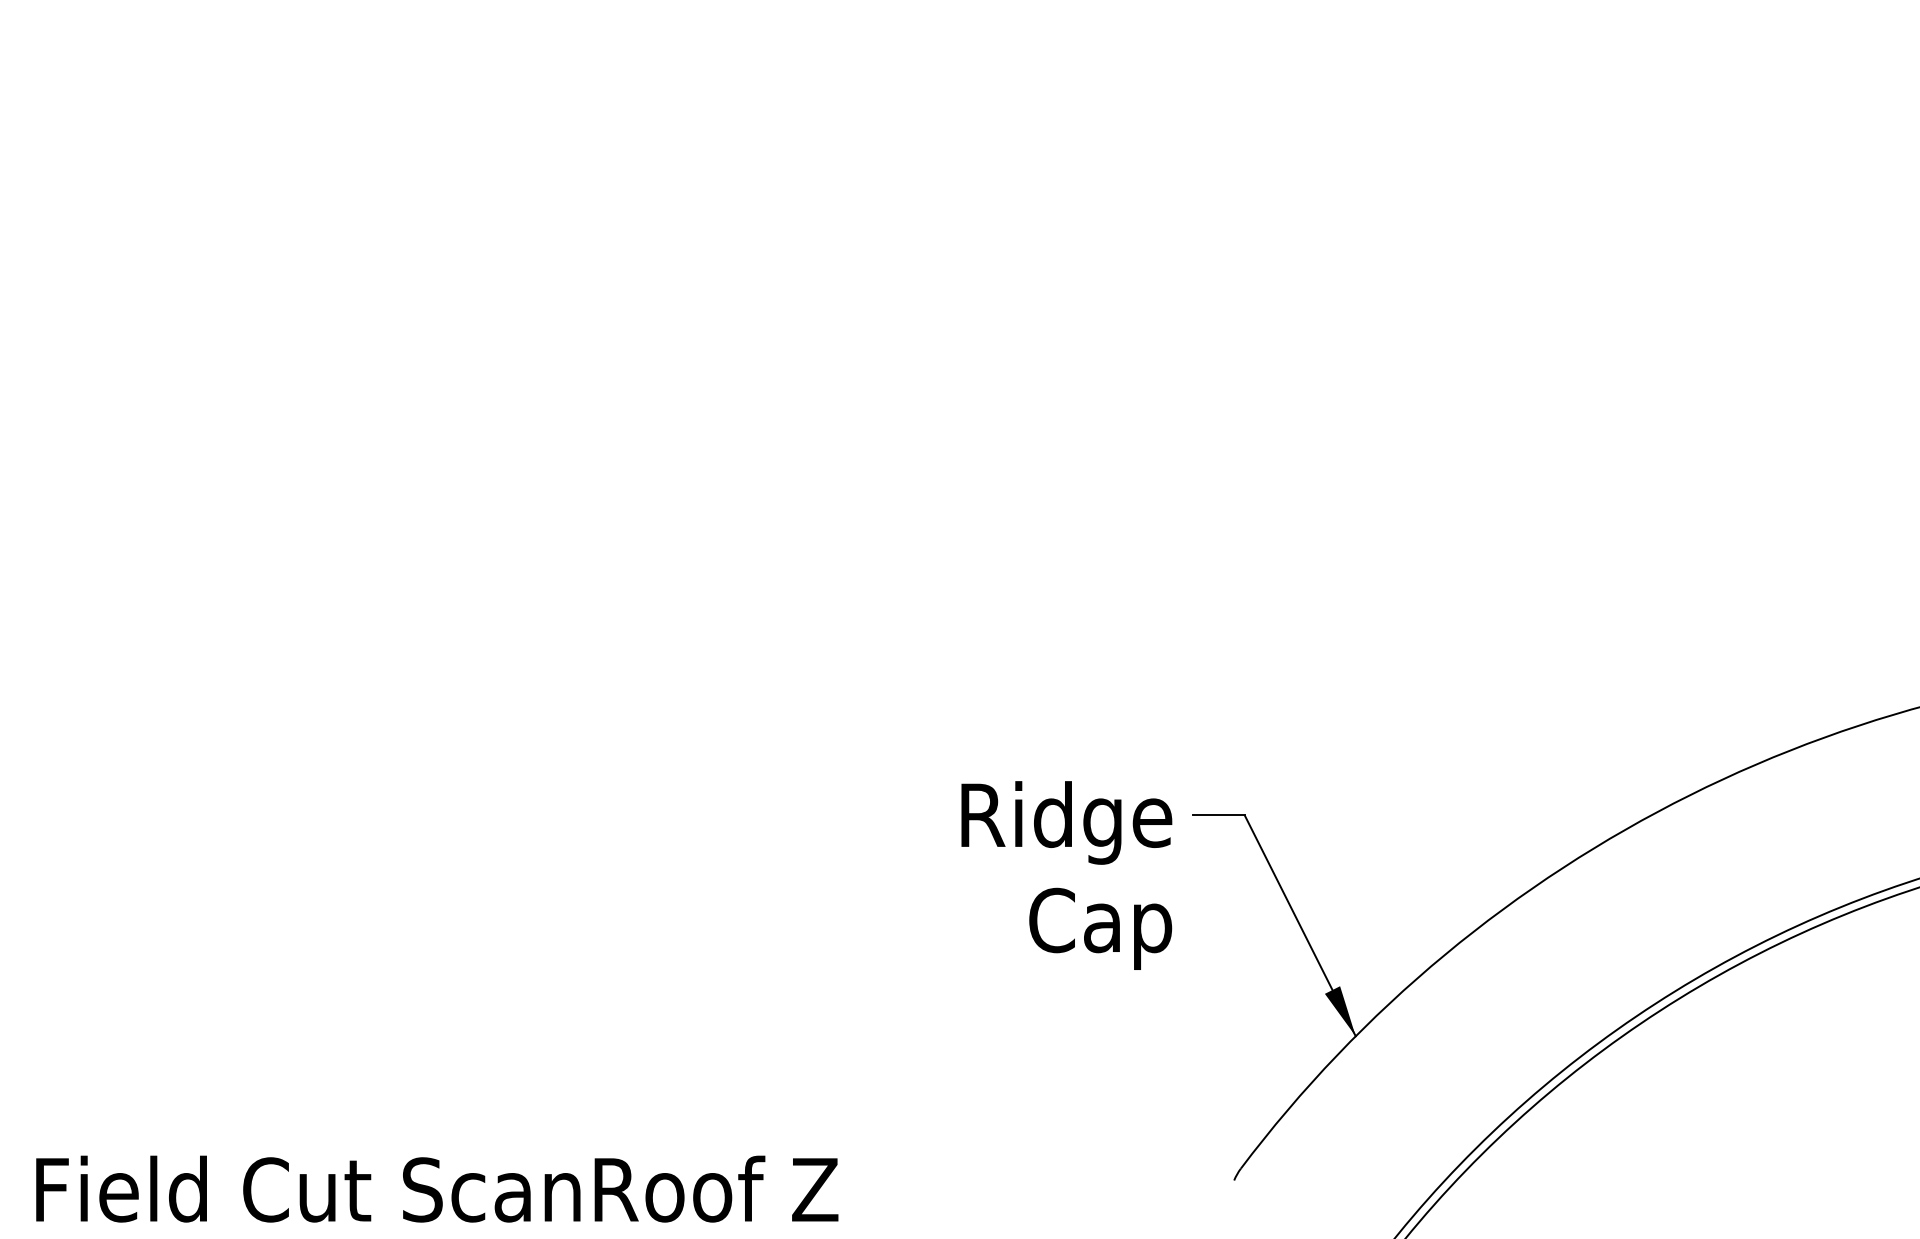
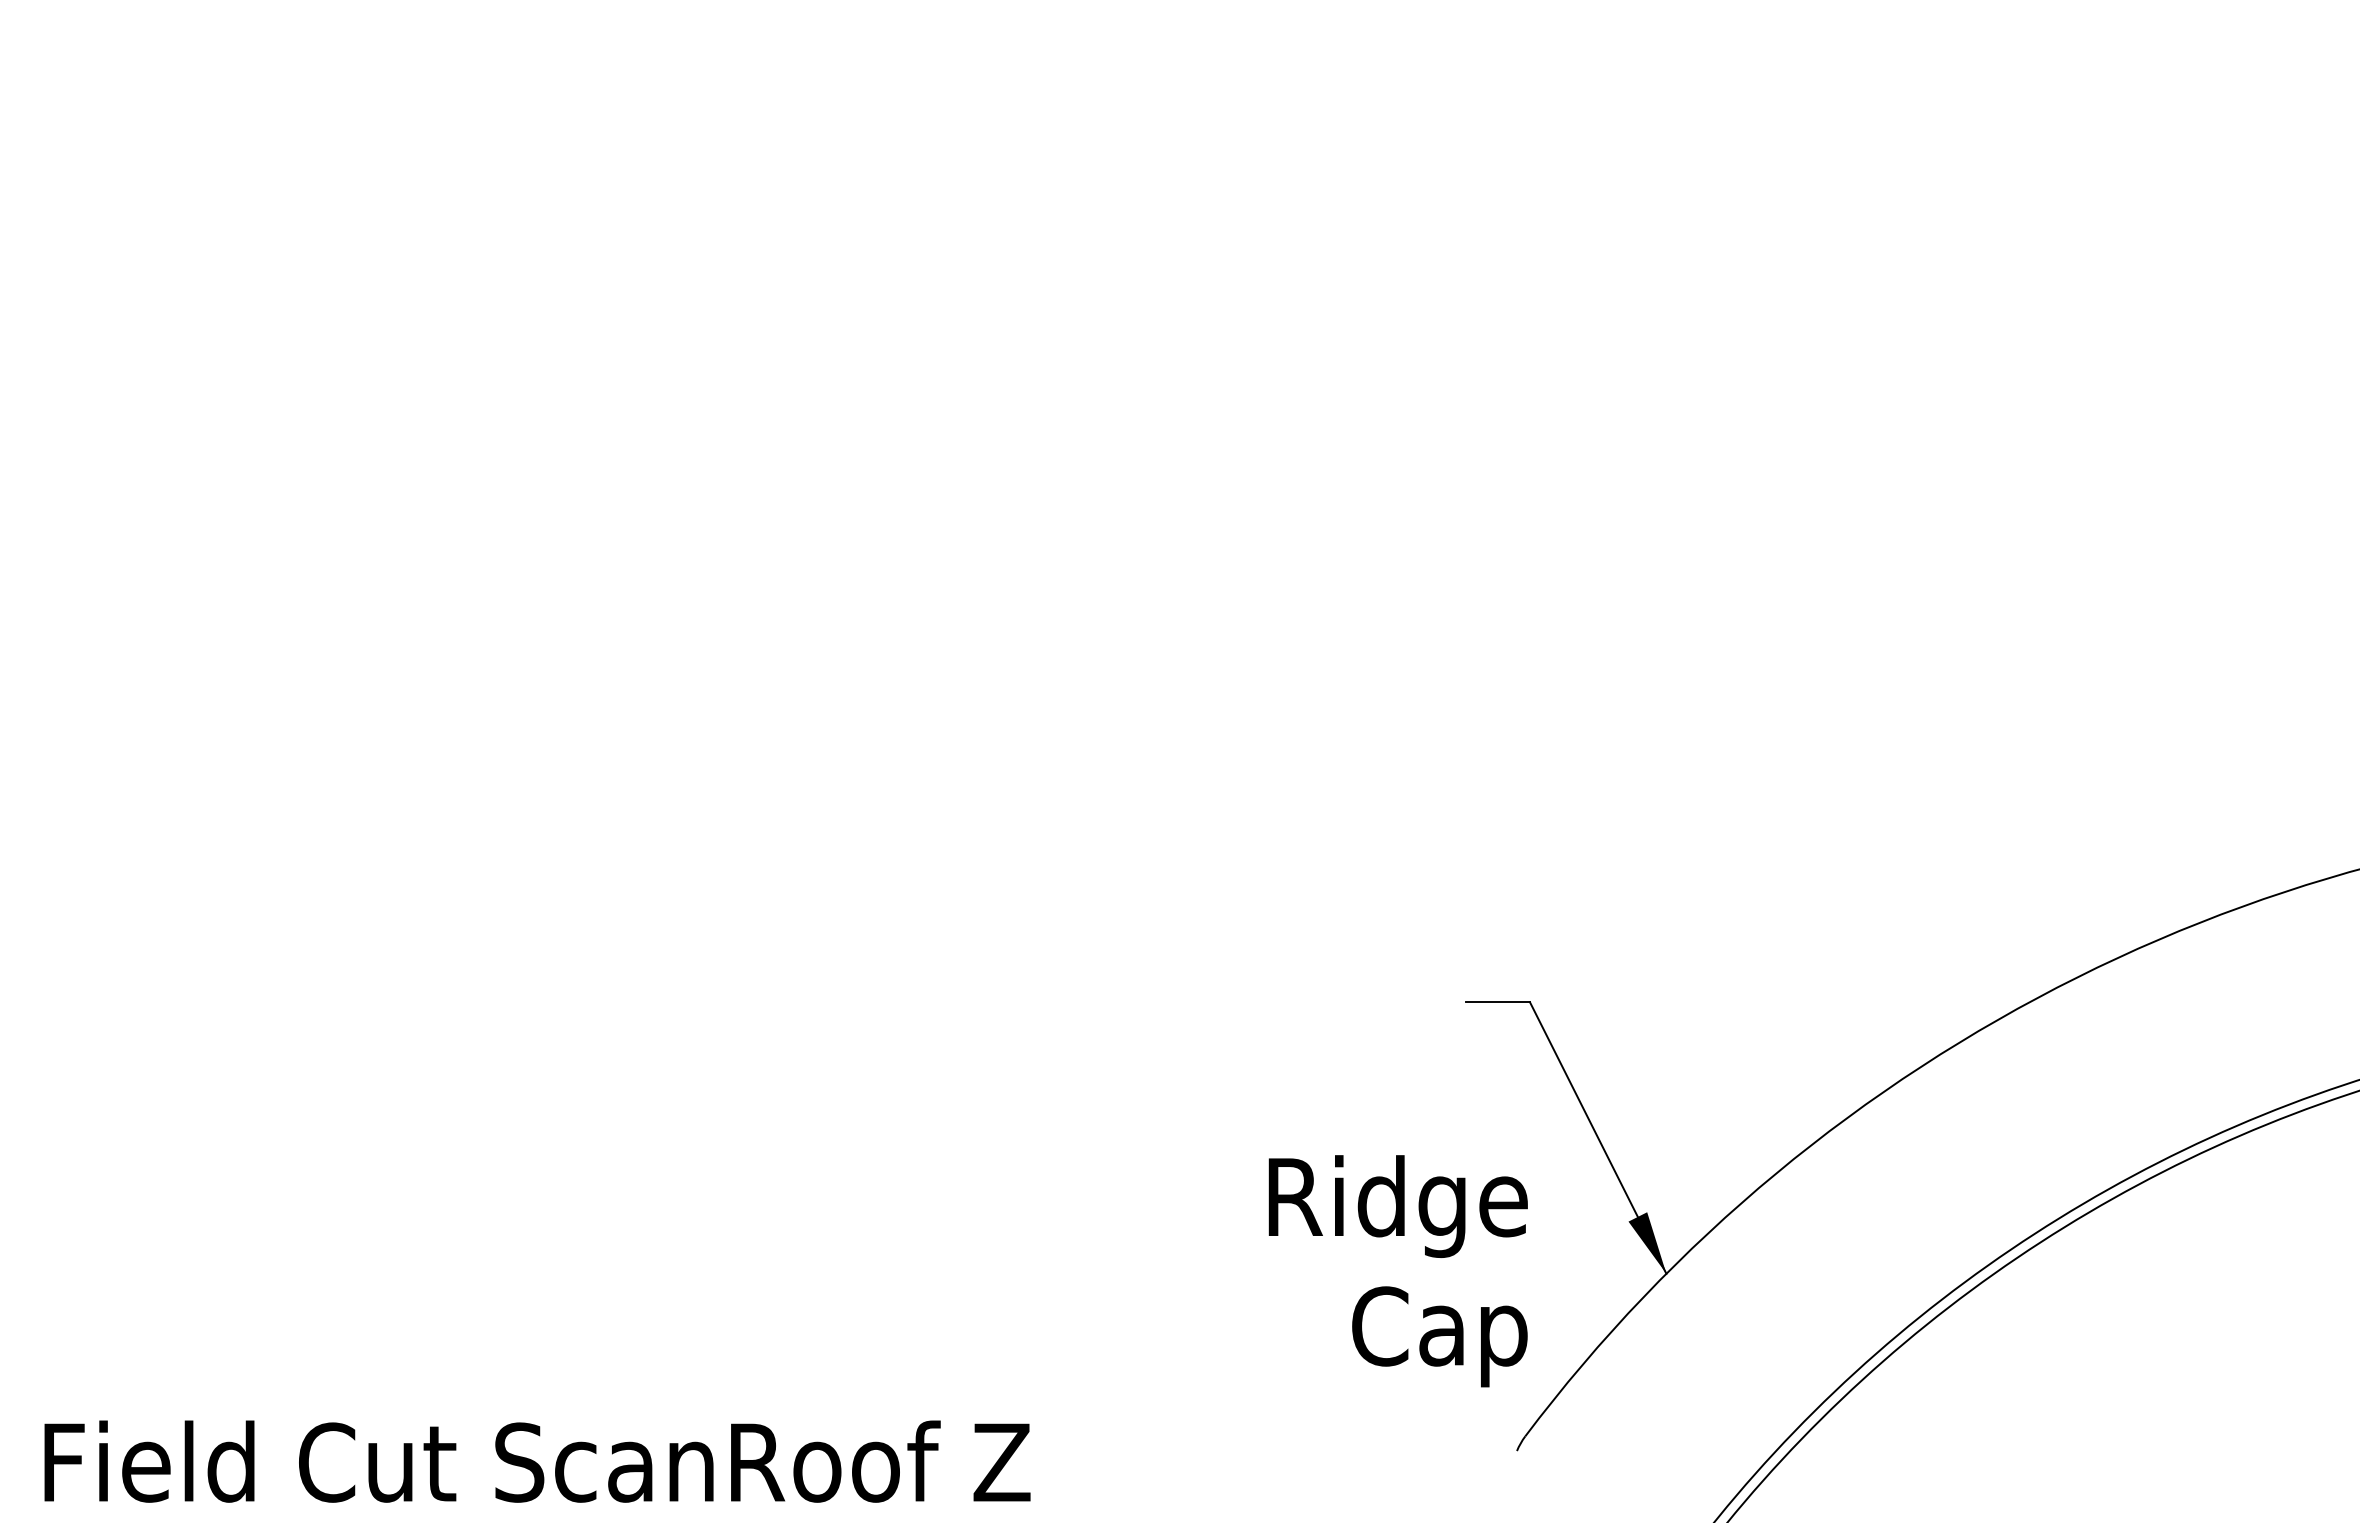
text: (1066, 875) -> (1397, 1271), moved

